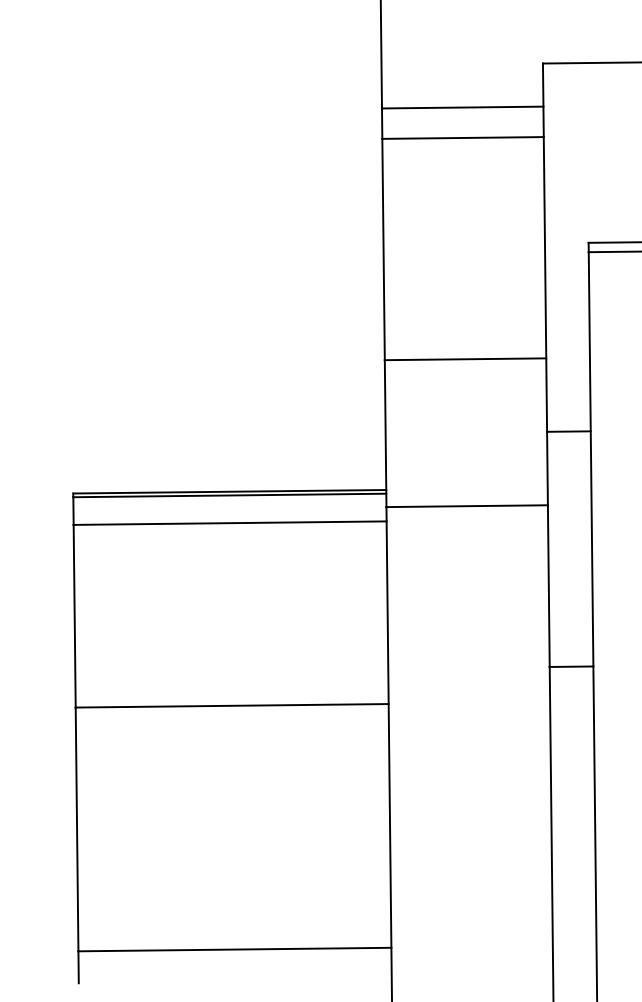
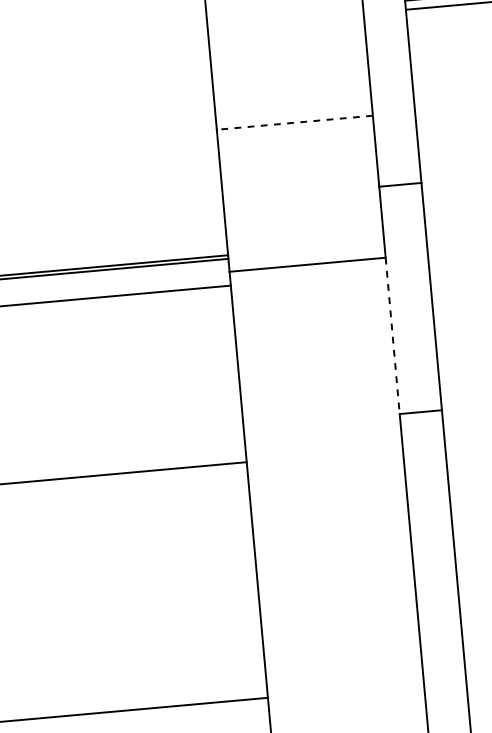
line: (465, 359) -> (294, 122), solid -> dashed
line: (548, 586) -> (392, 336), solid -> dashed

